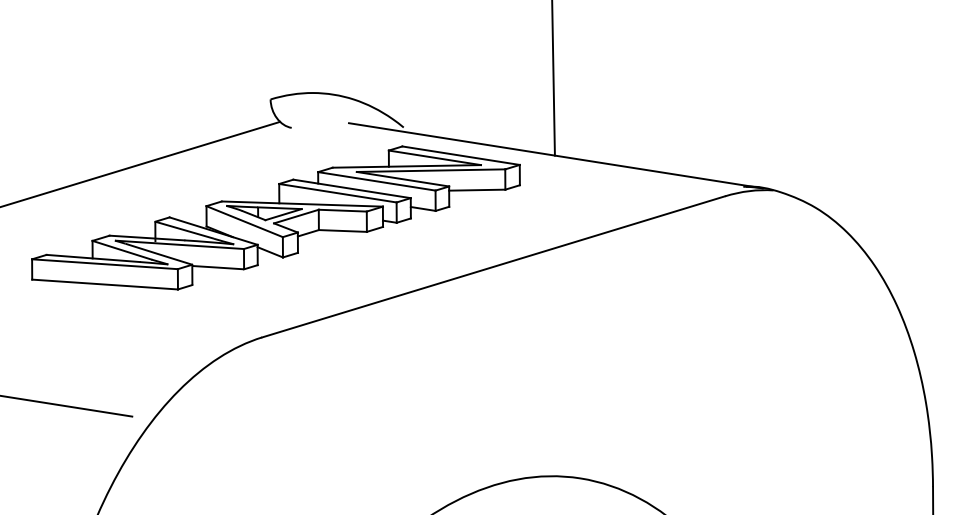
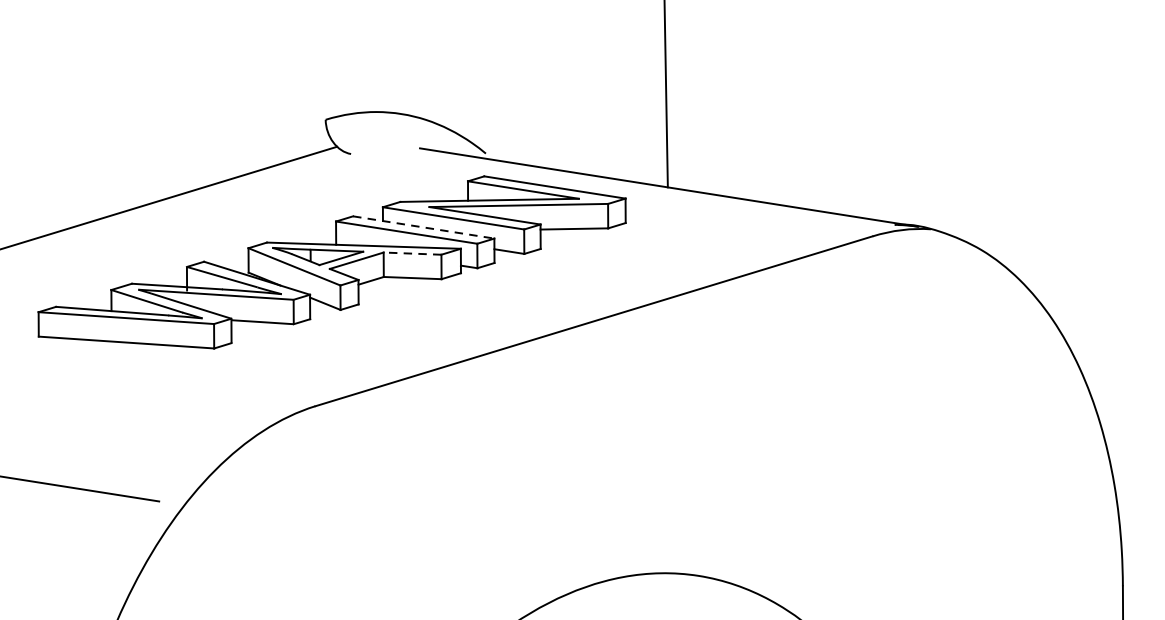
line: (352, 188) -> (424, 226), solid -> dashed
line: (342, 210) -> (412, 253), solid -> dashed

